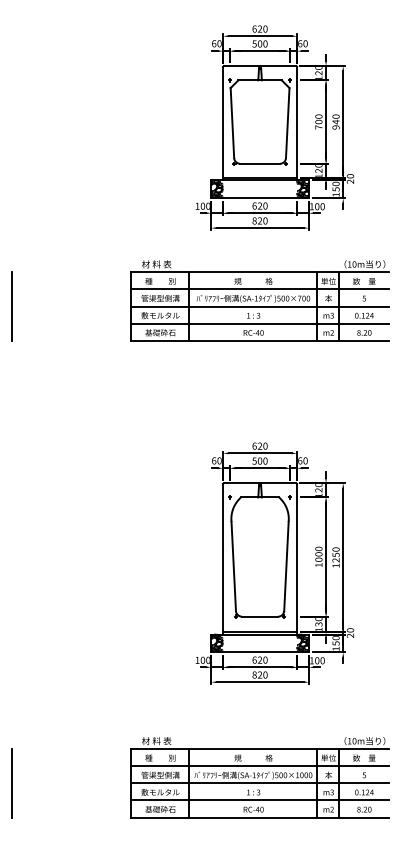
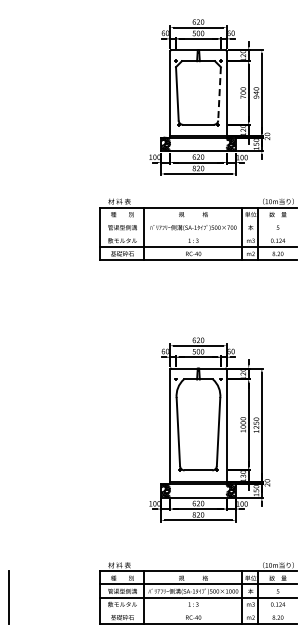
line: (287, 122) -> (219, 93), solid -> dashed
line: (260, 289) -> (198, 220), removed
line: (12, 306) -> (9, 233), removed
line: (260, 306) -> (198, 233), removed
line: (260, 800) -> (198, 610), removed

